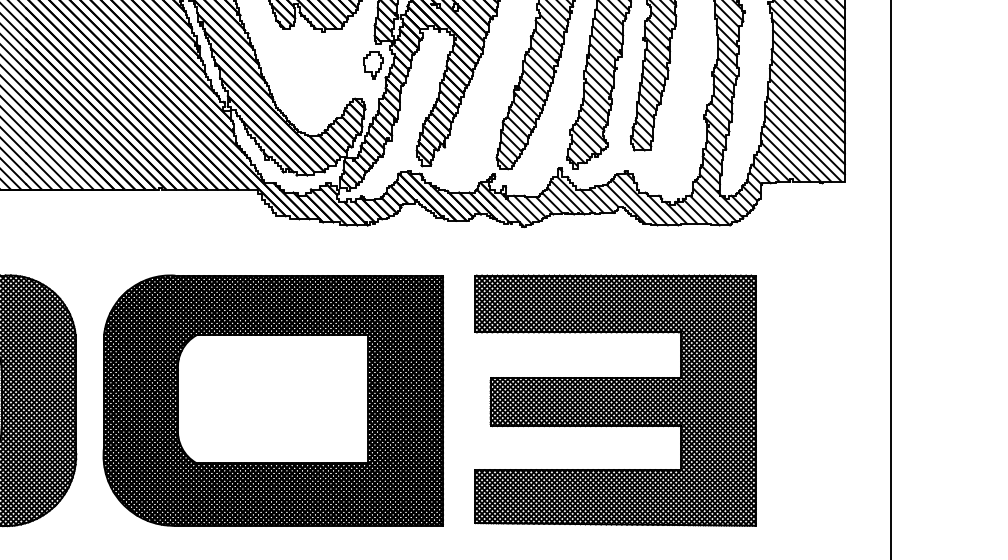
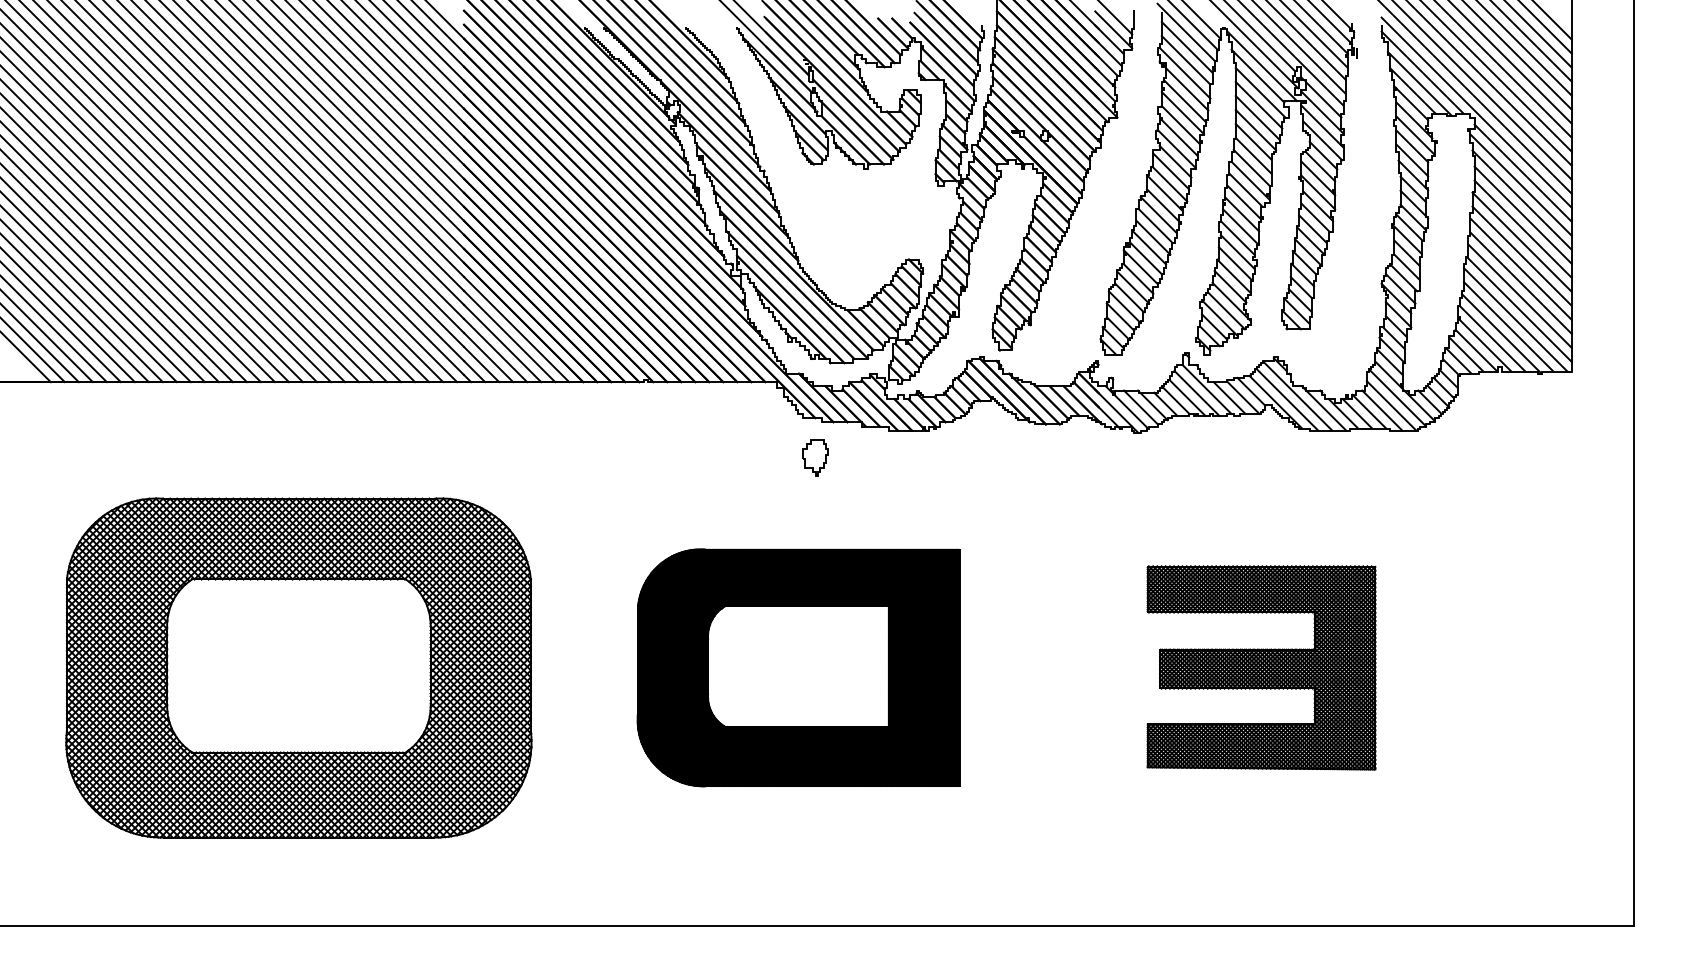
part: (373, 64) -> (815, 457), moved
part: (273, 400) -> (798, 667), size x0.7
part: (615, 400) -> (1261, 667), size x0.6

